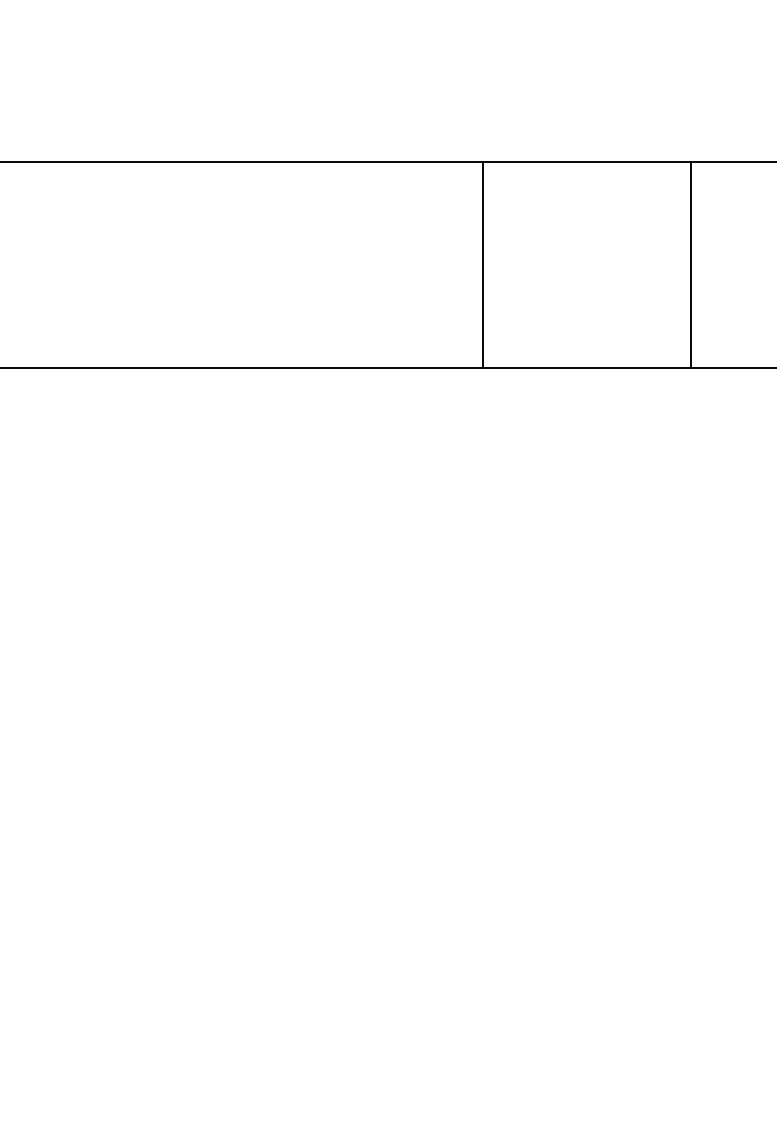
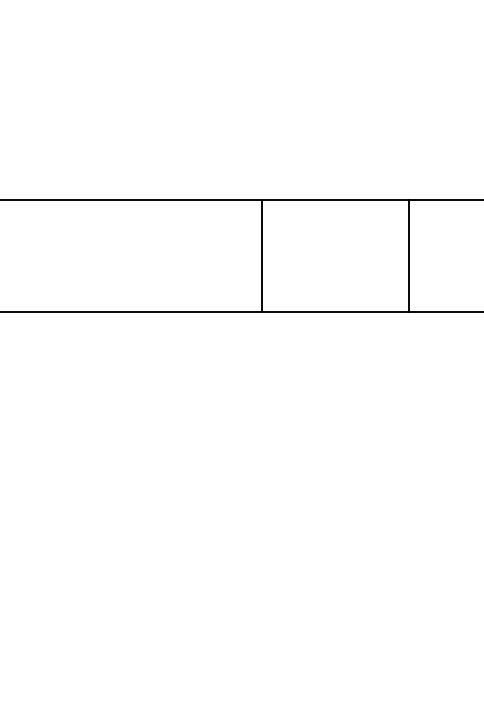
line: (483, 264) -> (262, 255), moved

